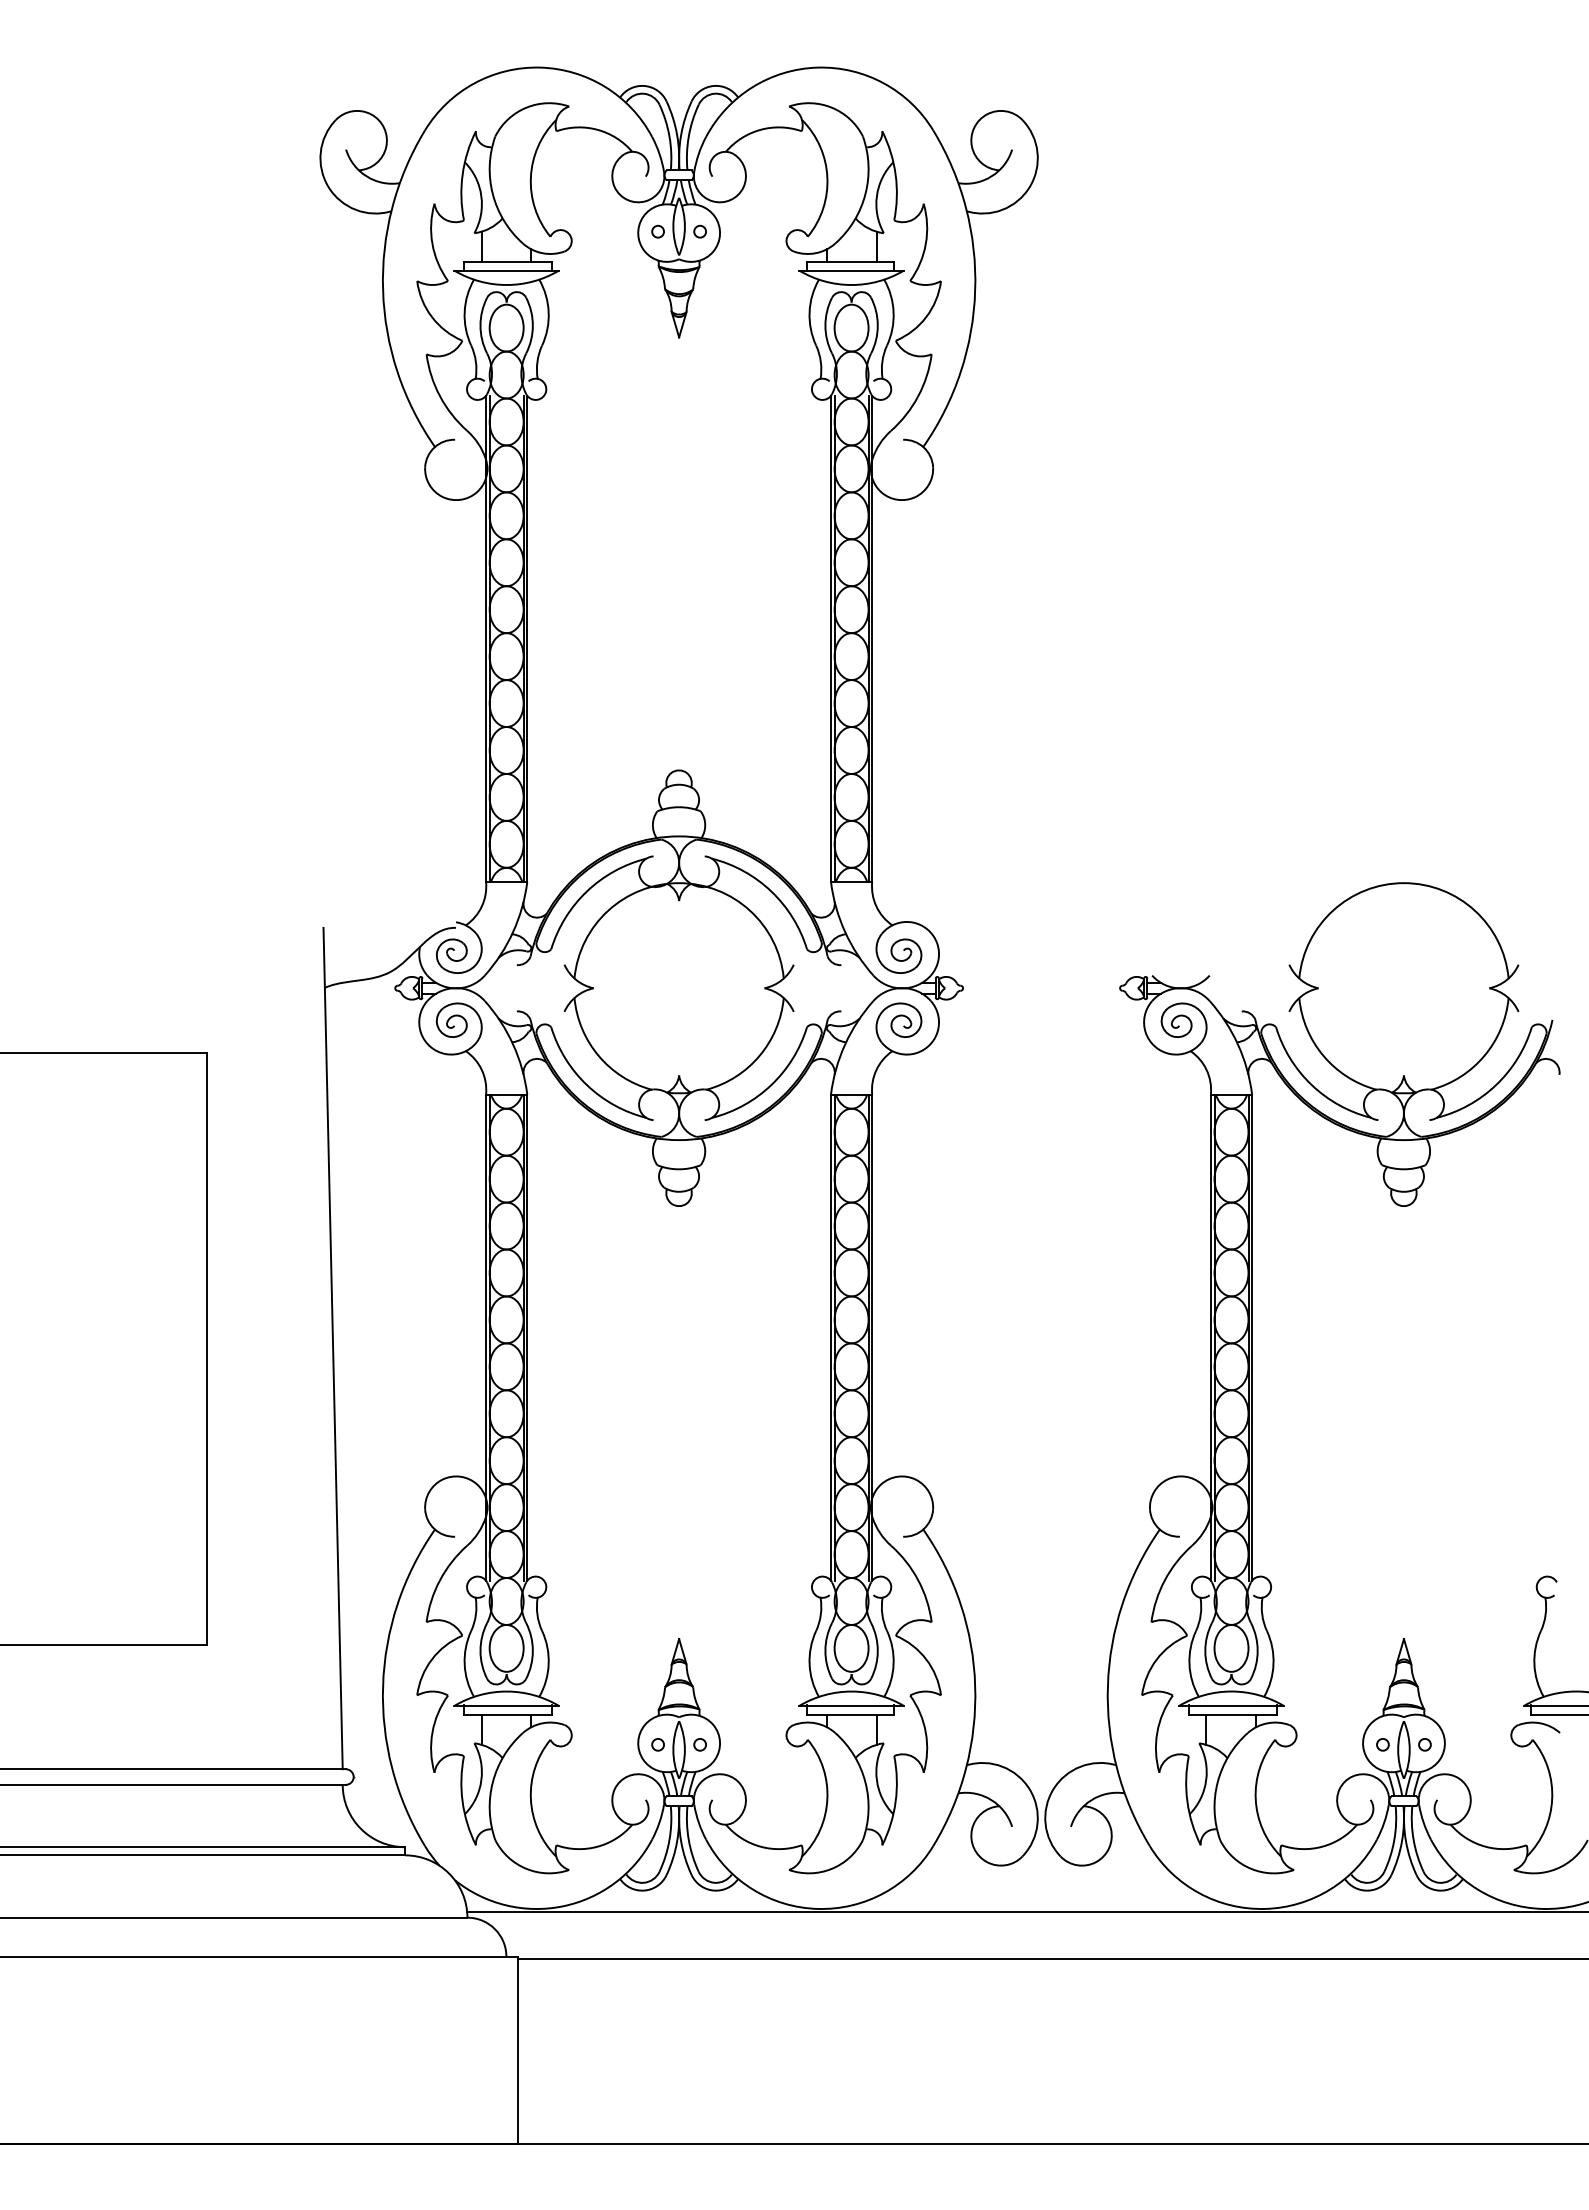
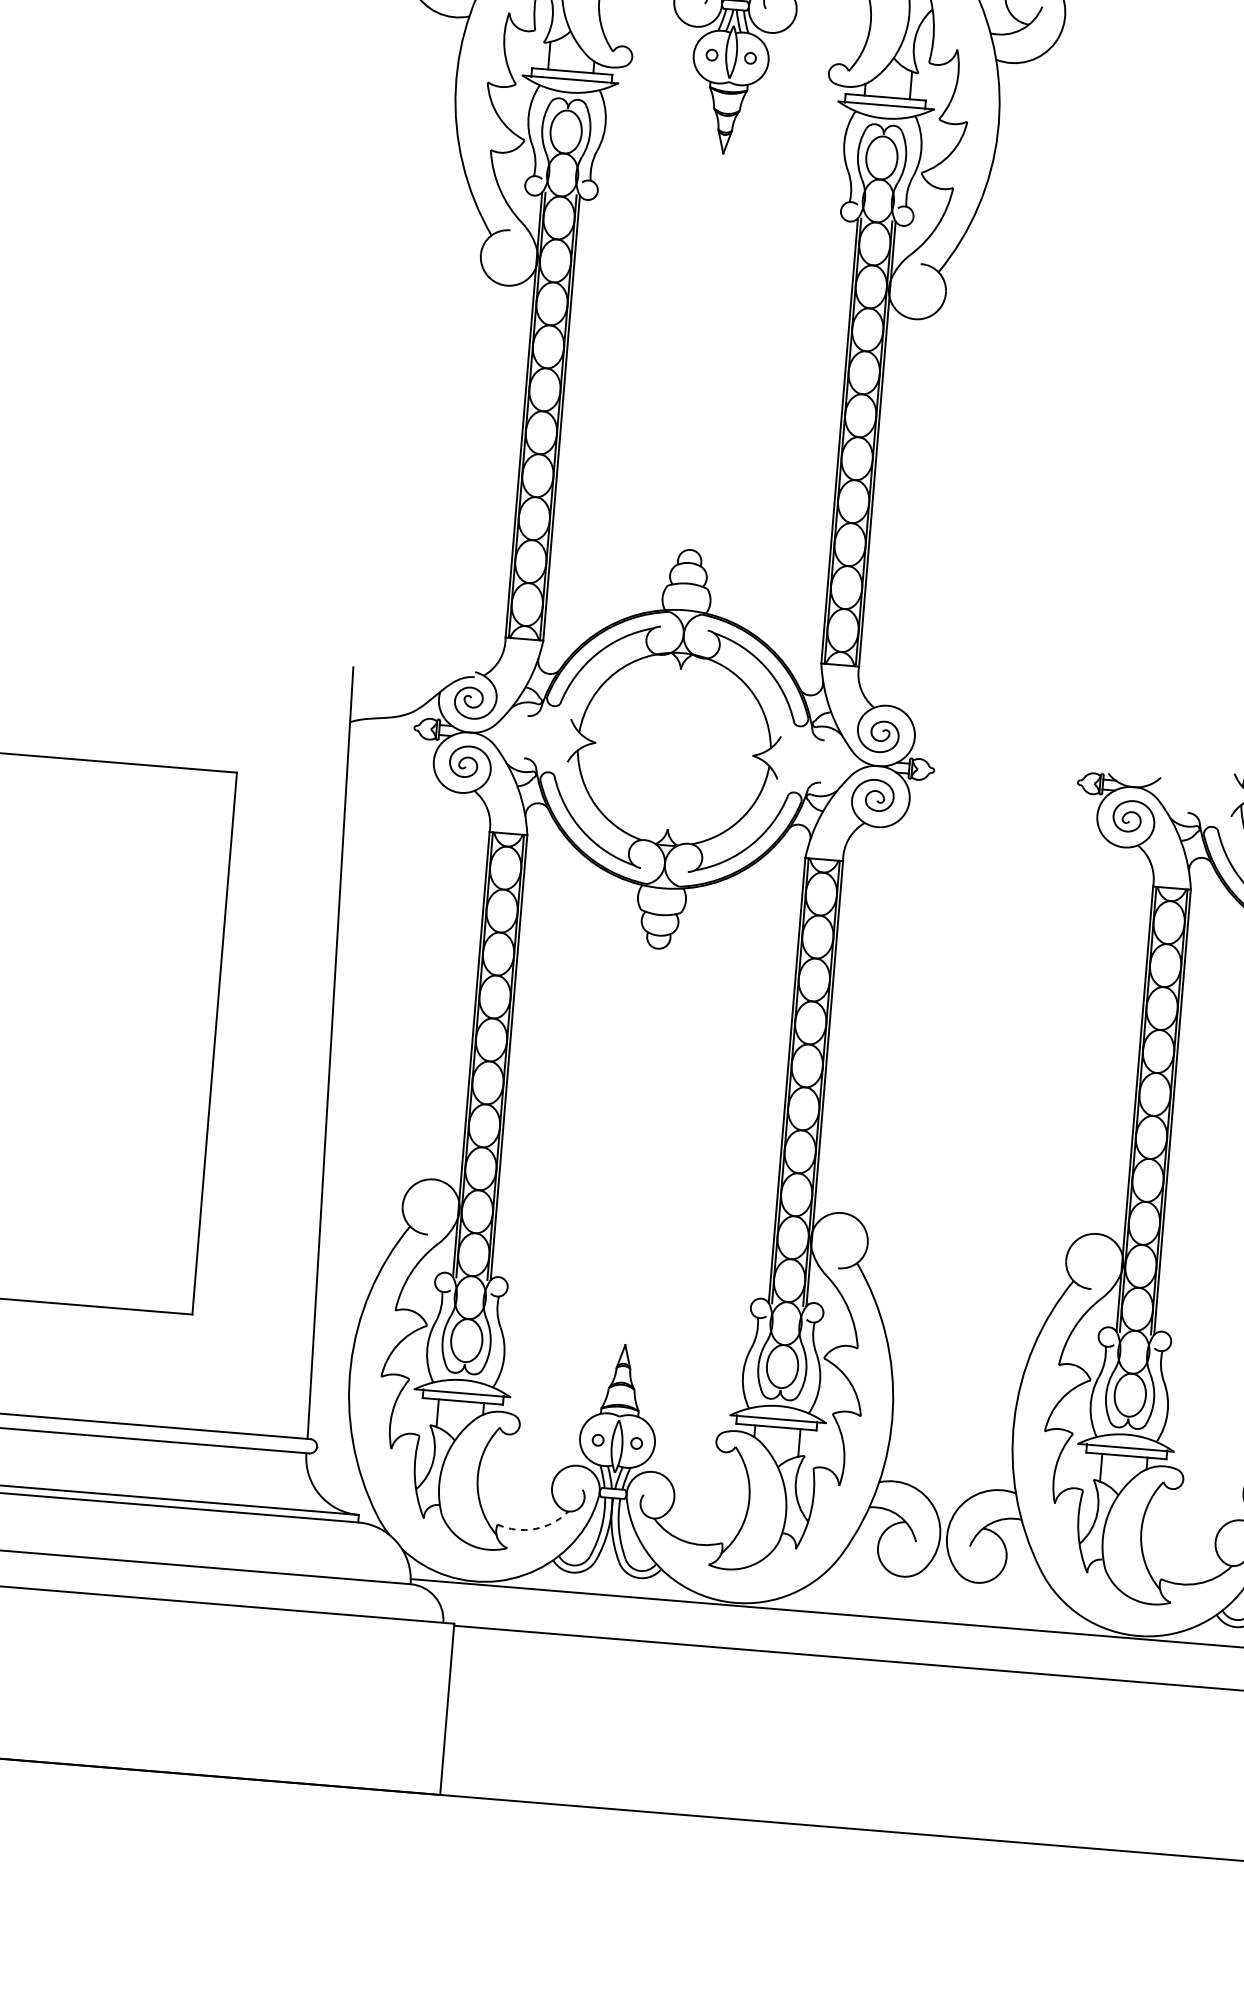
arc: (597, 1846) -> (535, 1528), solid -> dashed

